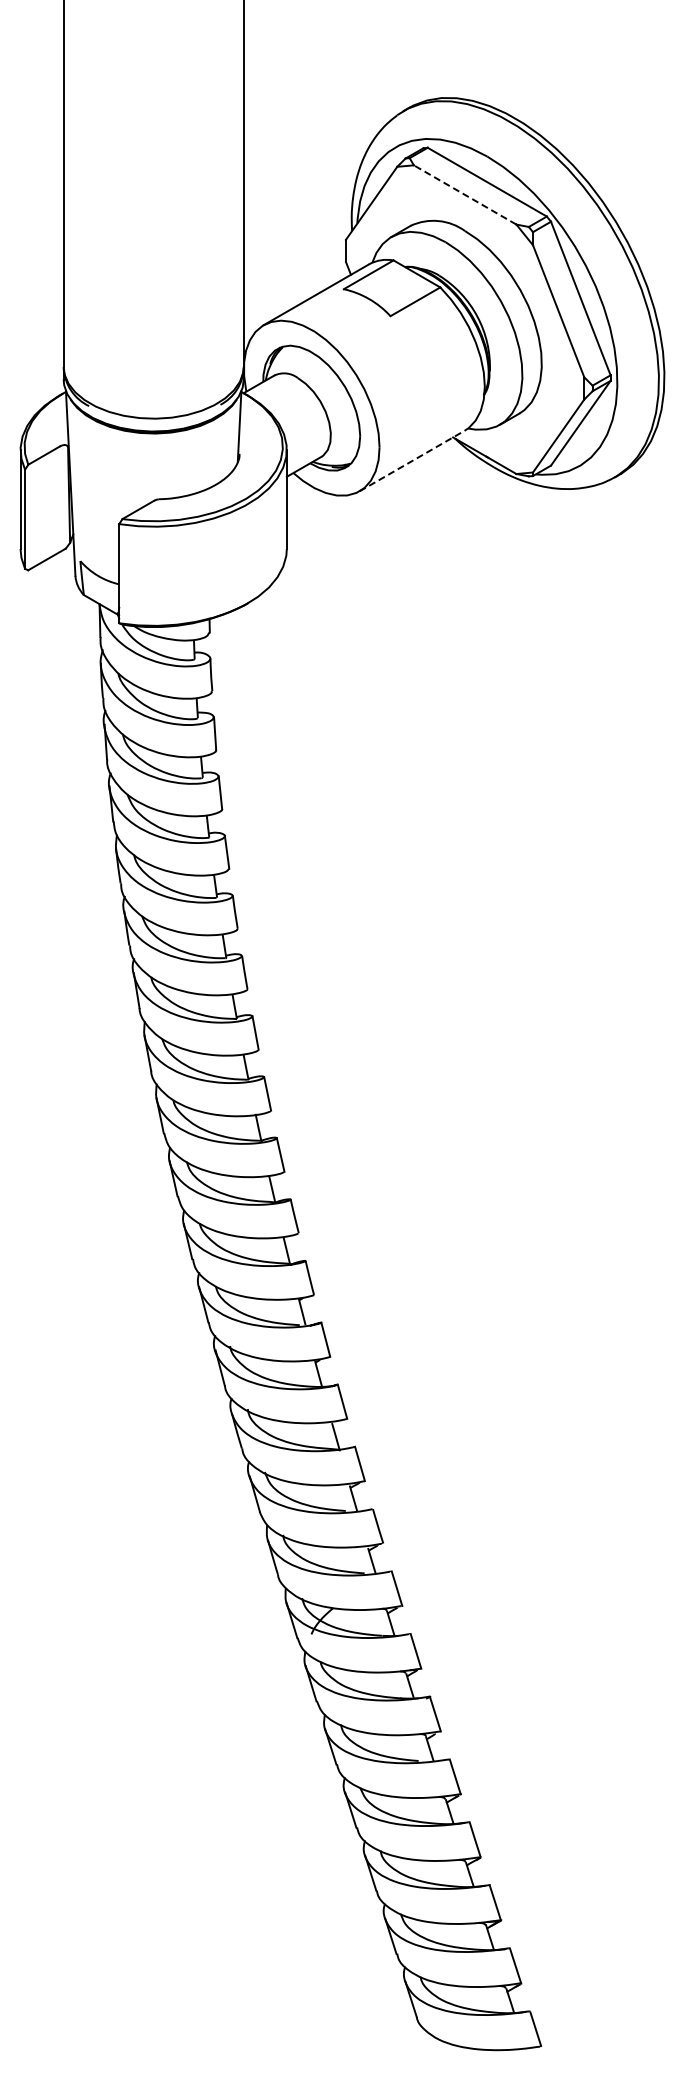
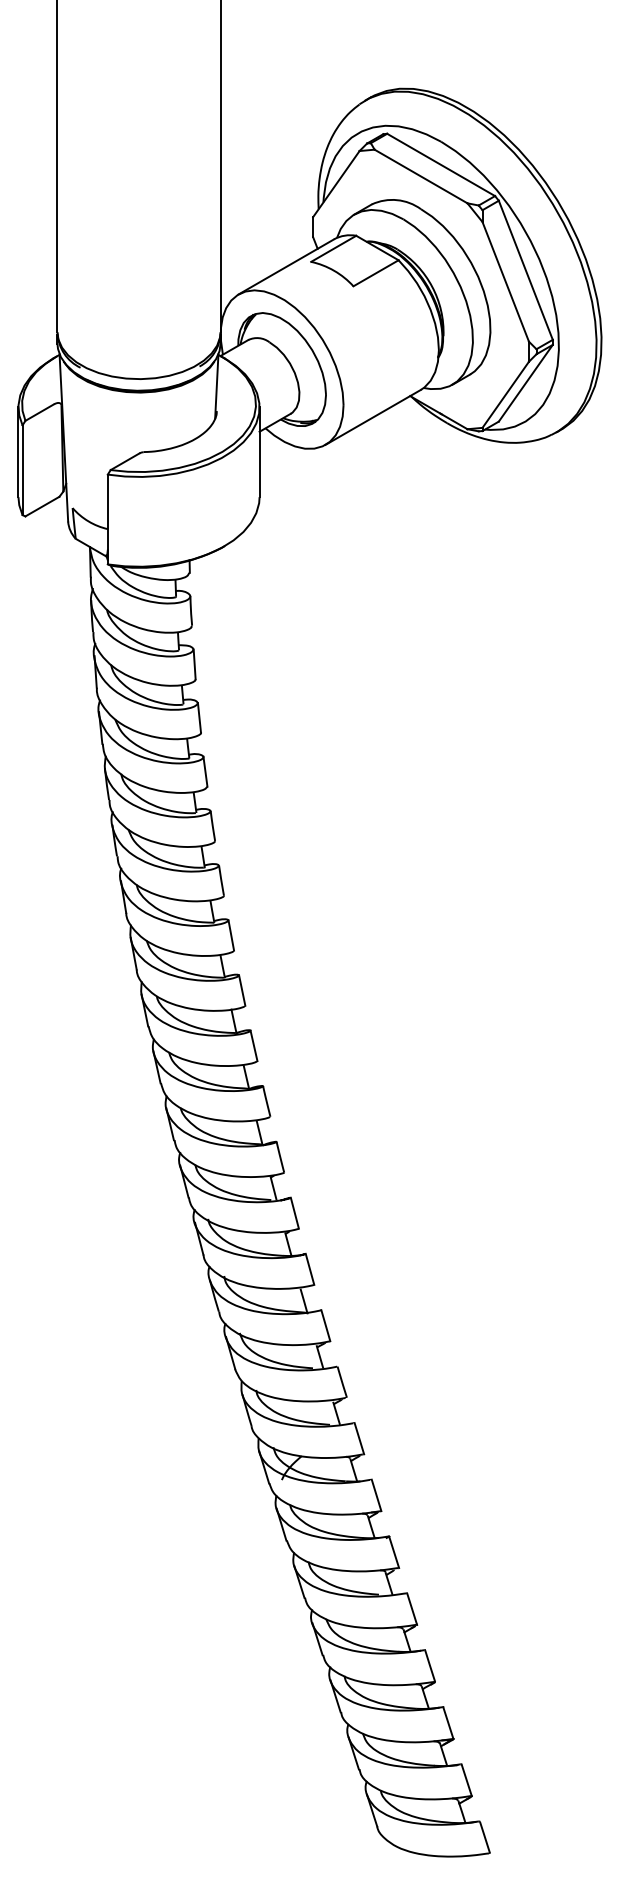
line: (464, 194) -> (420, 176), dashed -> solid
line: (412, 460) -> (373, 416), dashed -> solid

